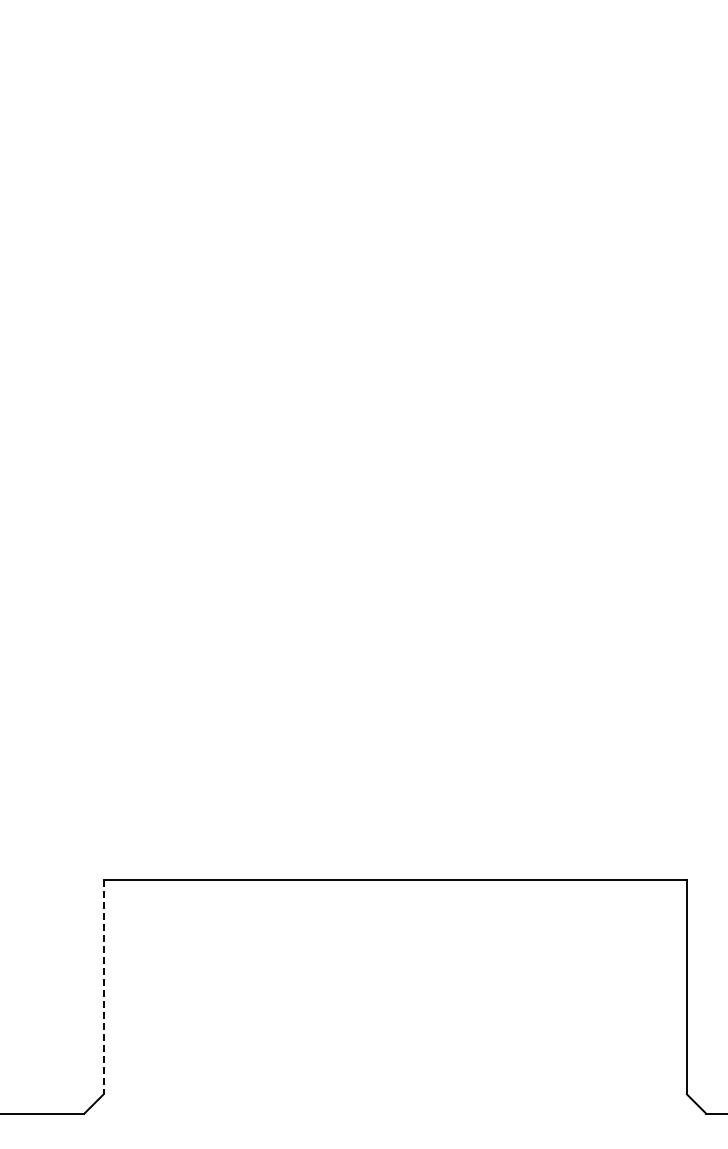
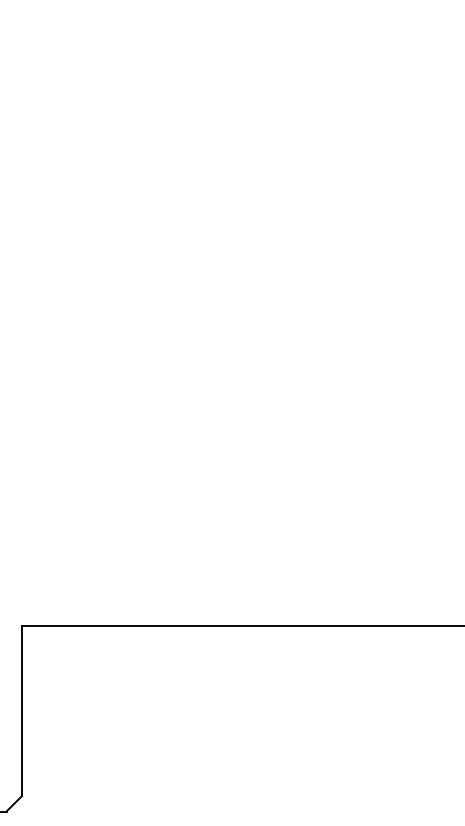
line: (103, 987) -> (21, 710), dashed -> solid

